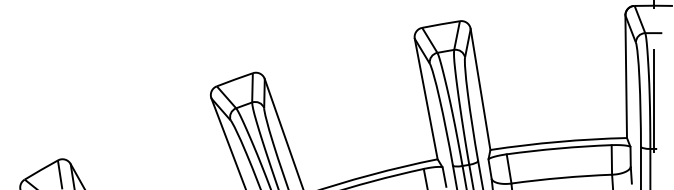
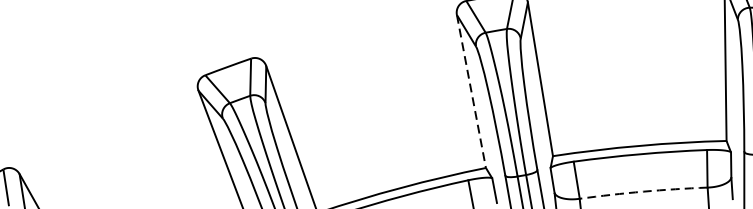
line: (426, 99) -> (471, 92), solid -> dashed
arc: (561, 177) -> (643, 191), solid -> dashed

